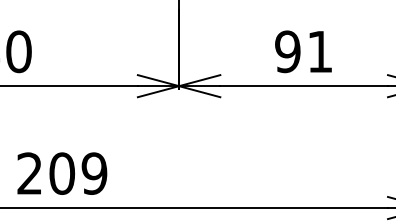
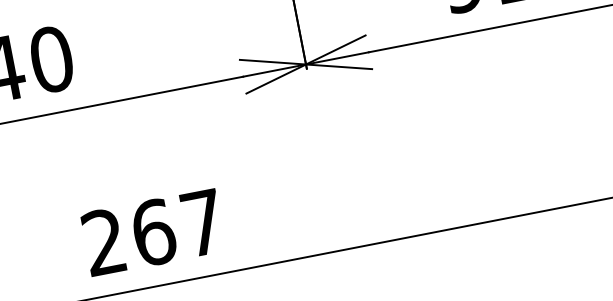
text: (78, 173) -> (178, 227), 209 -> 267

